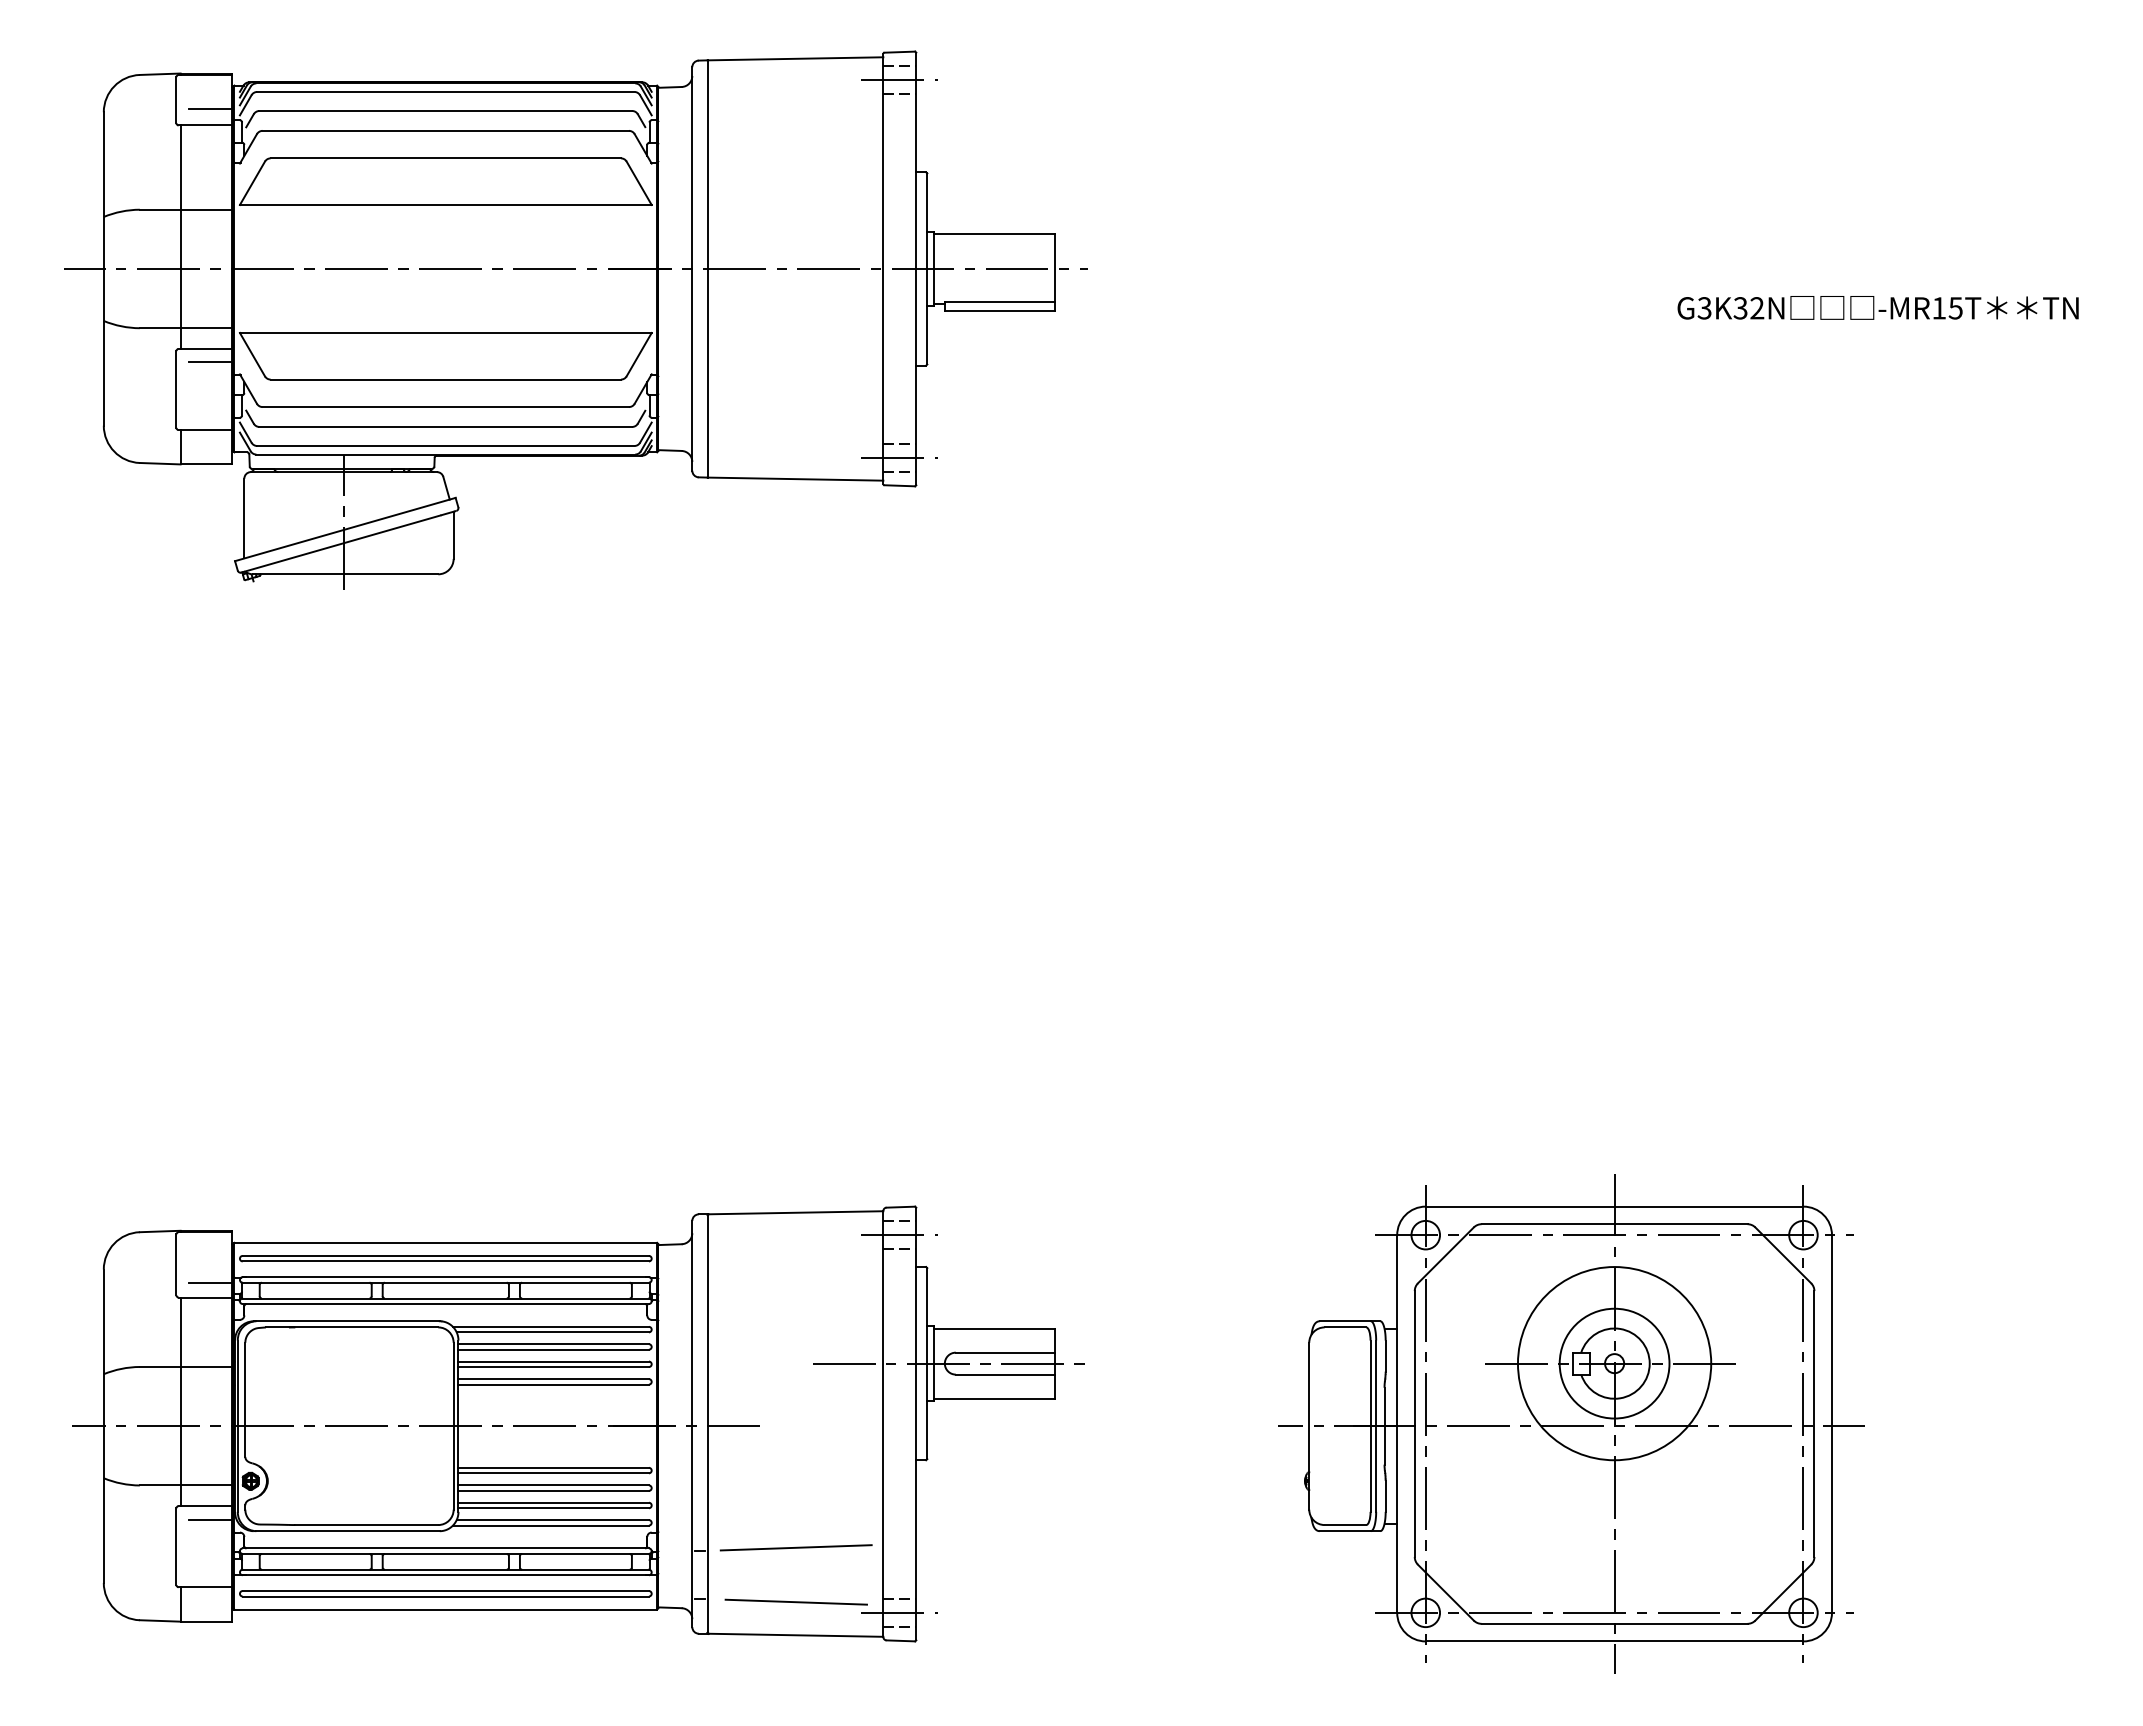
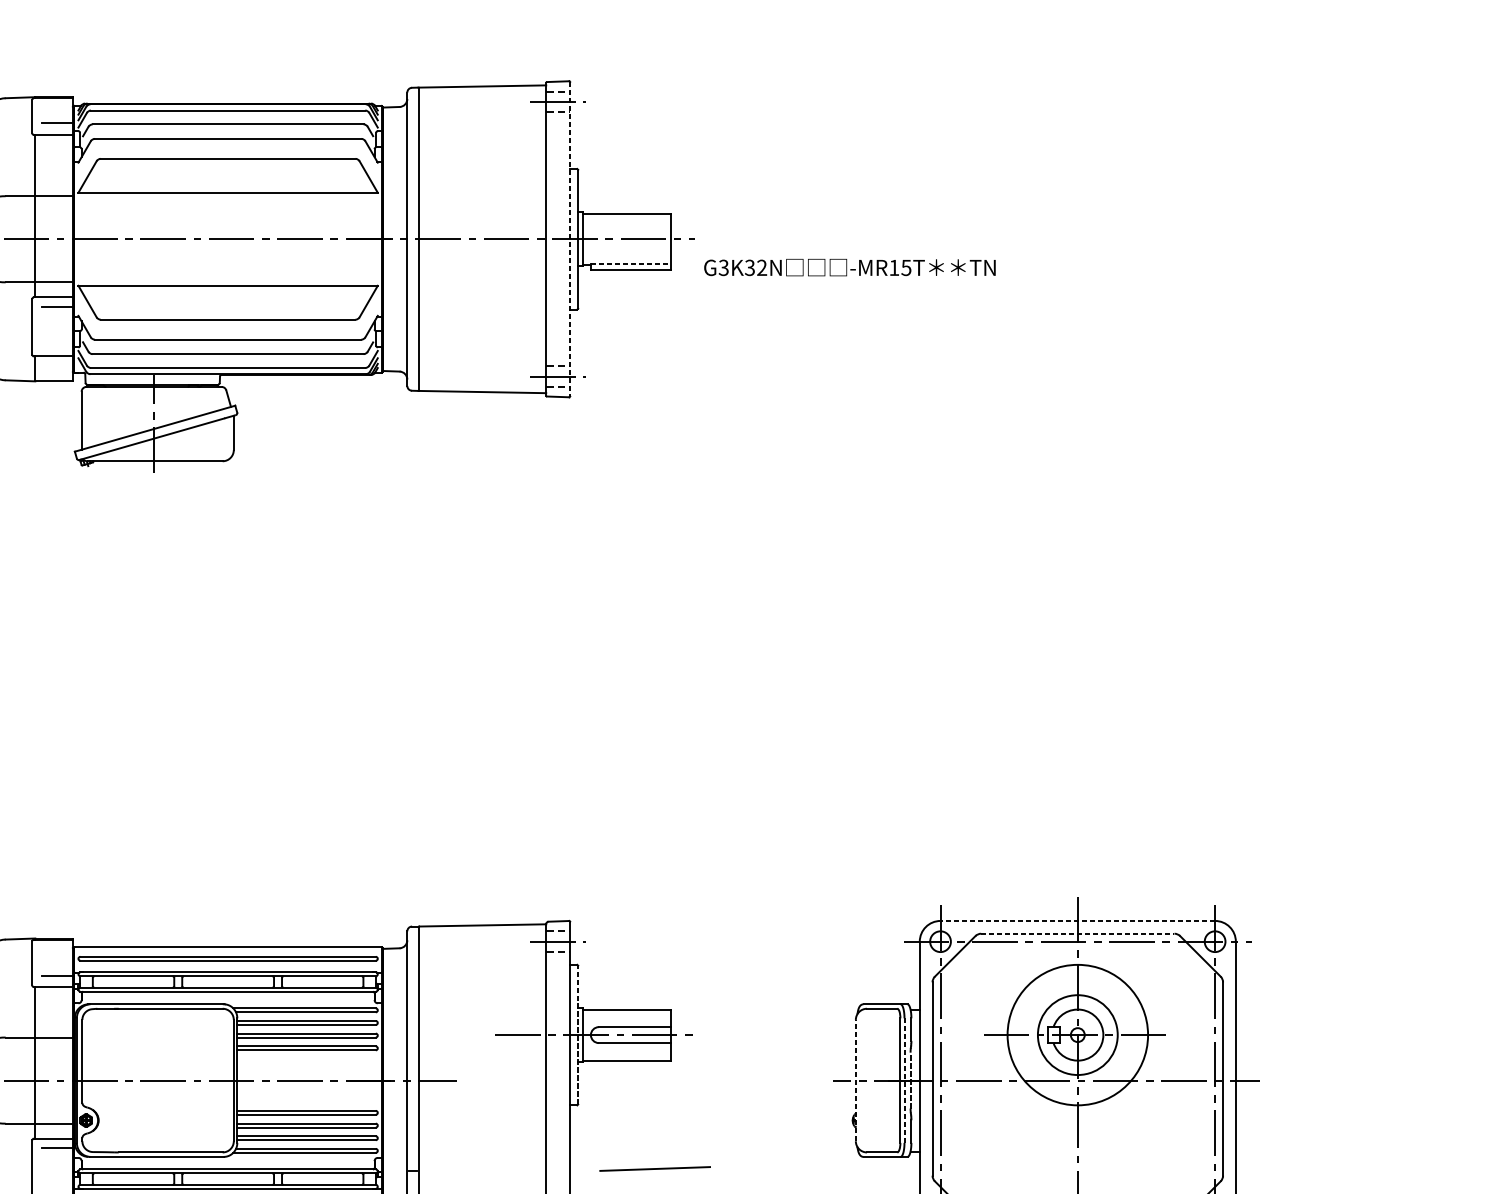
line: (916, 269) -> (570, 239), solid -> dashed
line: (999, 302) -> (630, 263), solid -> dashed
text: (1877, 307) -> (849, 267), moved
line: (1614, 1206) -> (1077, 920), solid -> dashed
line: (1614, 1224) -> (1077, 933), solid -> dashed
line: (927, 1363) -> (578, 1035), solid -> dashed
line: (1309, 1425) -> (856, 1080), solid -> dashed
line: (1384, 1425) -> (910, 1080), solid -> dashed
line: (1376, 1426) -> (904, 1080), solid -> dashed
line: (795, 1547) -> (654, 1168), moved

